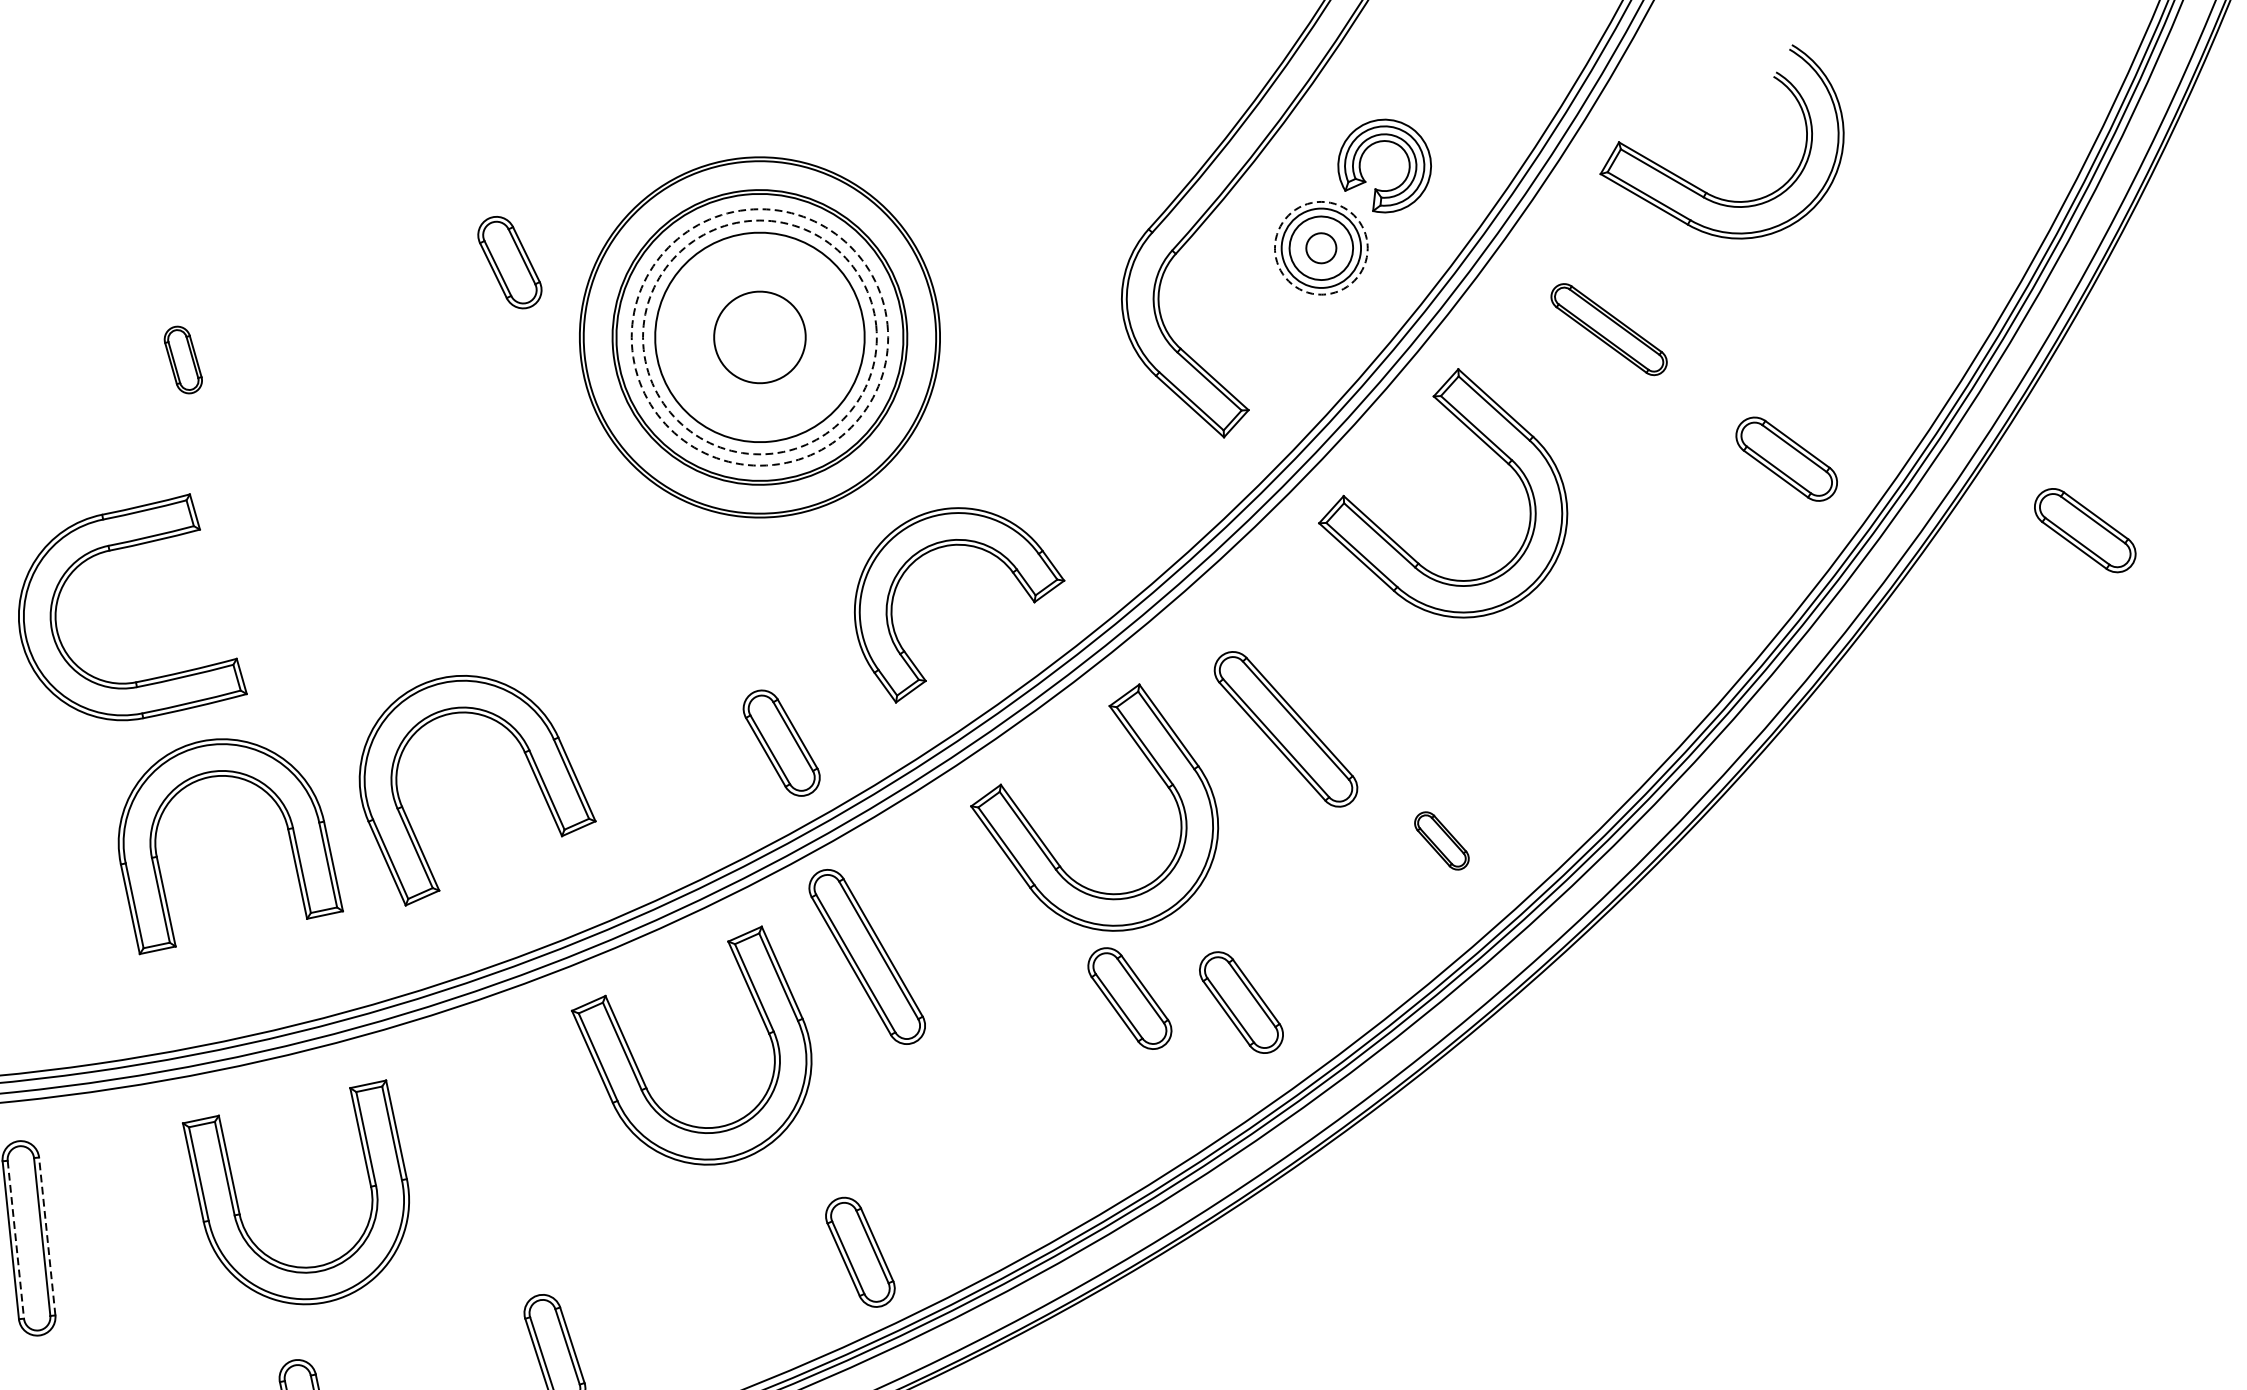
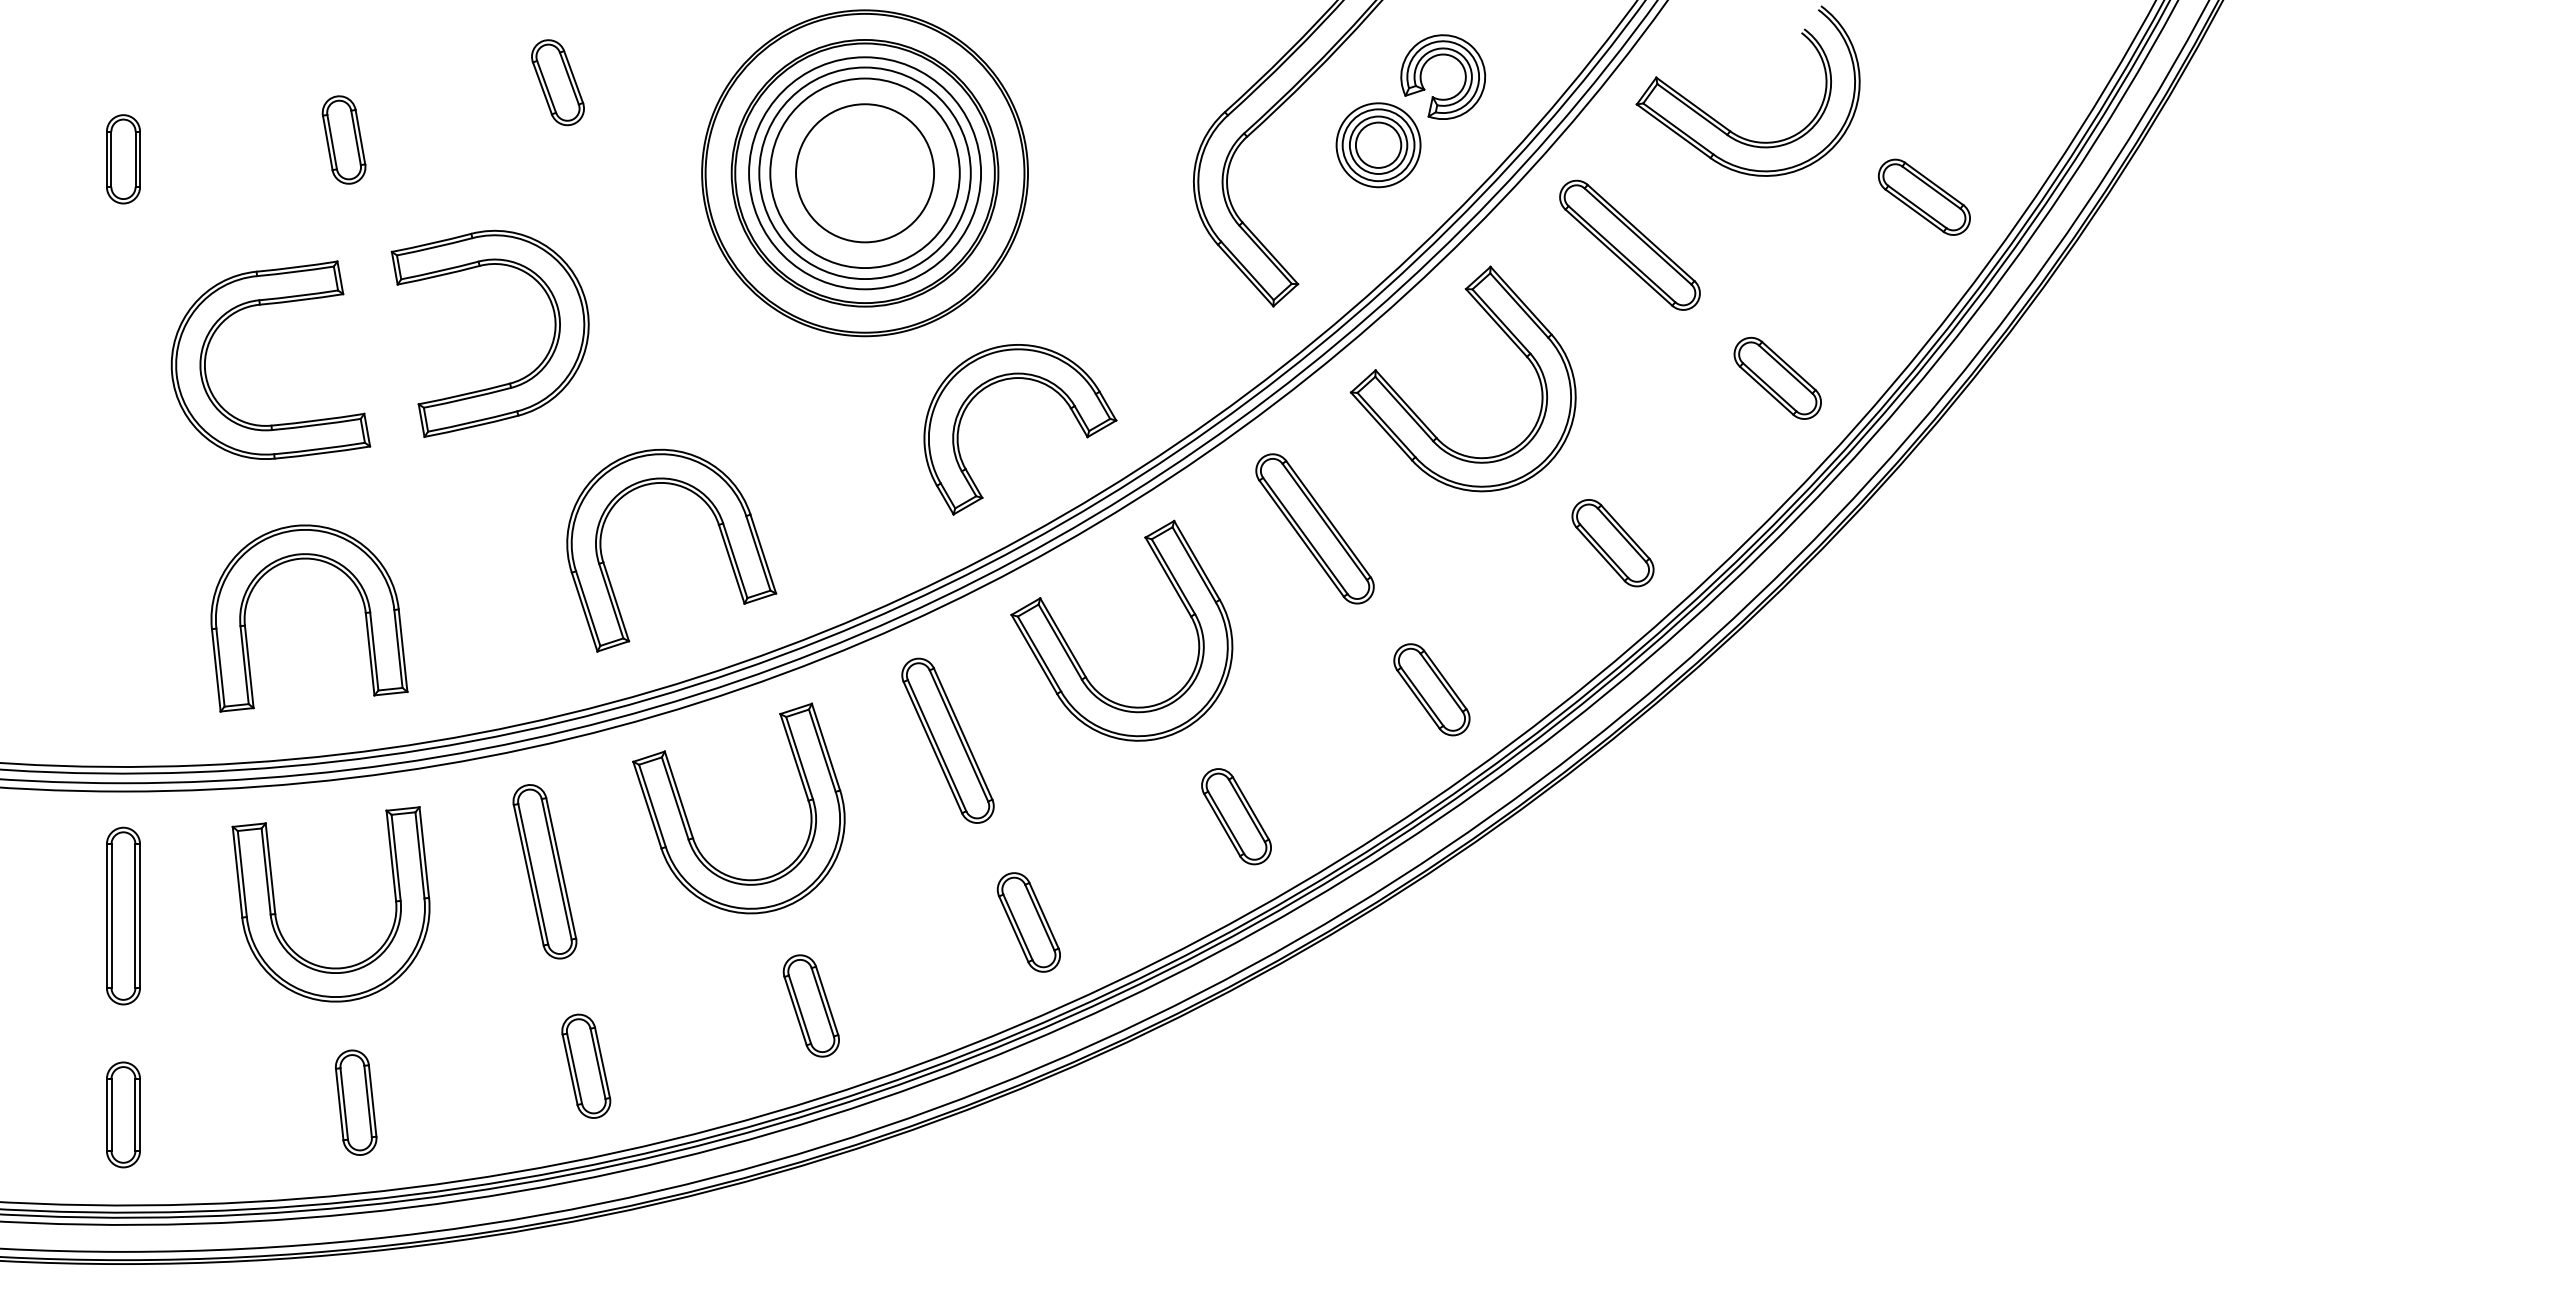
part: (1927, 242) -> (1924, 196), added
circle: (1321, 247) -> (1378, 144), size x1.67
circle: (1321, 248) -> (1378, 145), dashed -> solid
part: (509, 262) -> (557, 82), moved
part: (1608, 328) -> (1629, 244), size x1.43
circle: (759, 337) -> (864, 173), dashed -> solid
circle: (760, 337) -> (865, 173), dashed -> solid
circle: (760, 337) -> (865, 173), size x1.67
part: (182, 359) -> (343, 139), size x1.43
part: (2084, 529) -> (2039, 469), removed
part: (384, 610) -> (501, 384), added
part: (1623, 659) -> (1612, 543), added
part: (1285, 728) -> (1314, 528), moved
part: (781, 743) -> (1028, 922), moved
part: (527, 761) -> (720, 533), moved
part: (286, 829) -> (364, 613), moved
part: (1441, 840) -> (1431, 689), size x1.67
part: (866, 956) -> (947, 740), moved
part: (1129, 998) -> (1136, 802), removed
part: (486, 1141) -> (544, 871), added
part: (240, 1213) -> (276, 913), moved
line: (47, 1236) -> (140, 916), dashed -> solid
line: (15, 1240) -> (111, 916), dashed -> solid
part: (859, 1251) -> (810, 1005), moved

